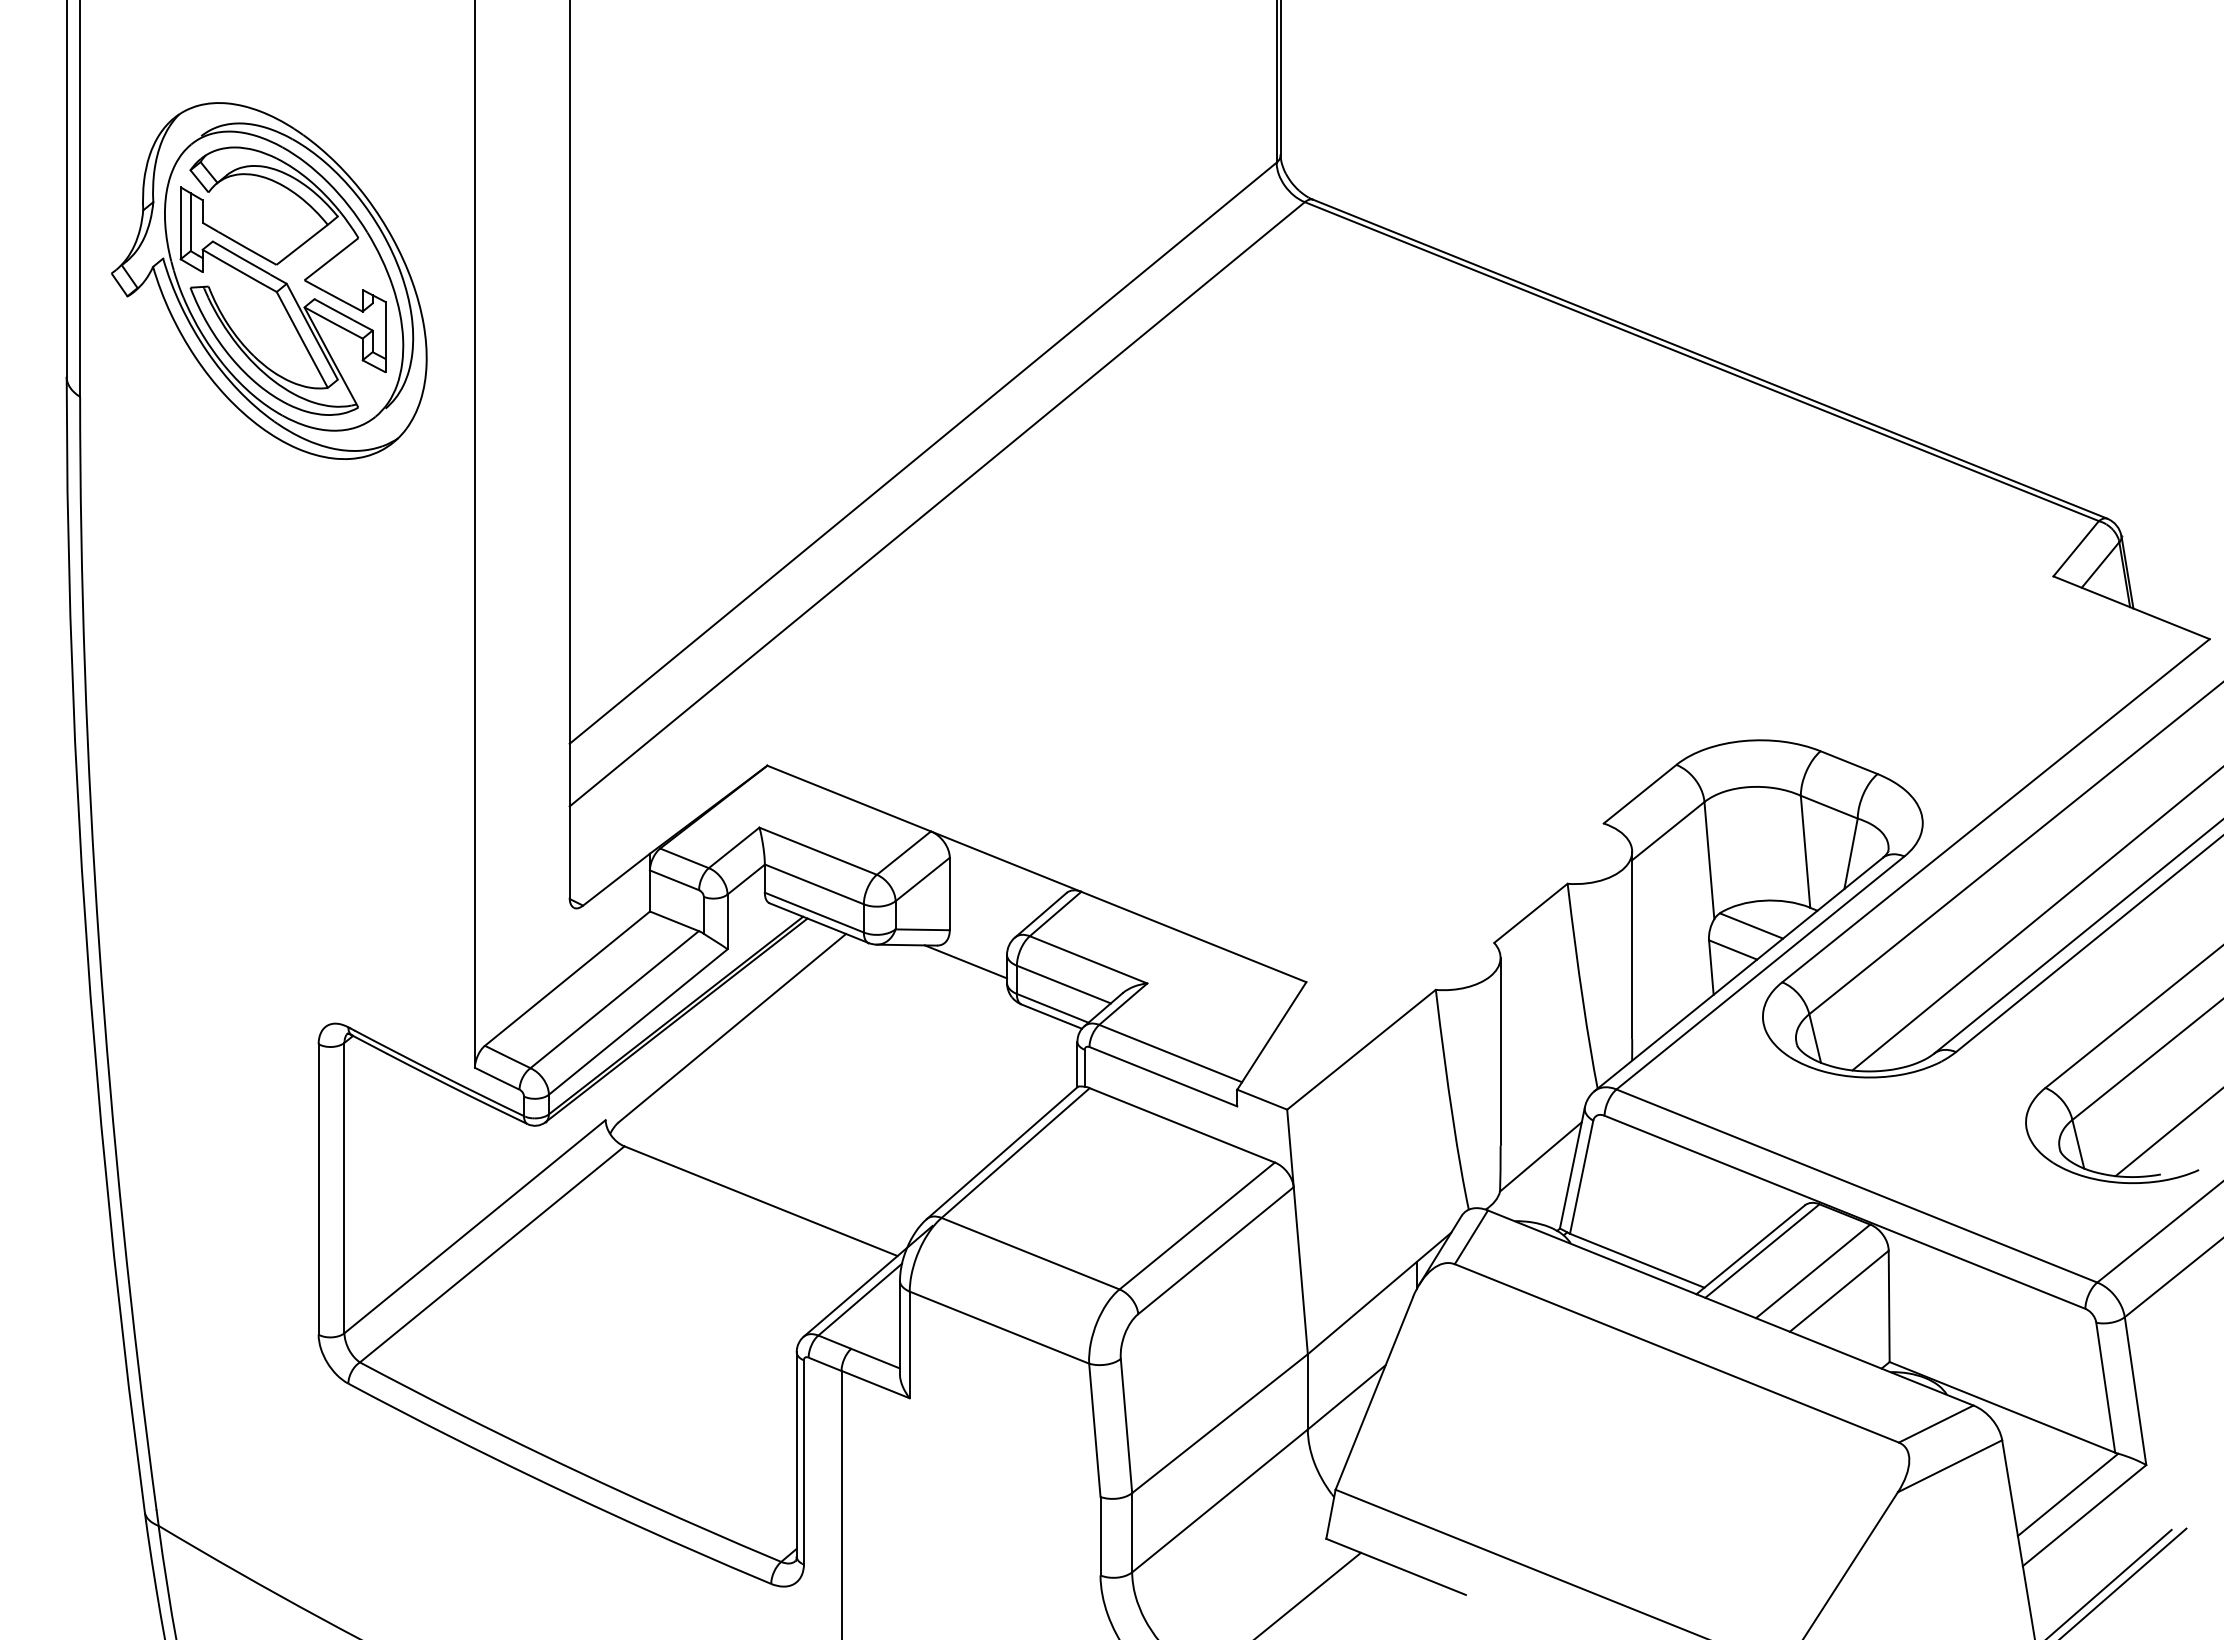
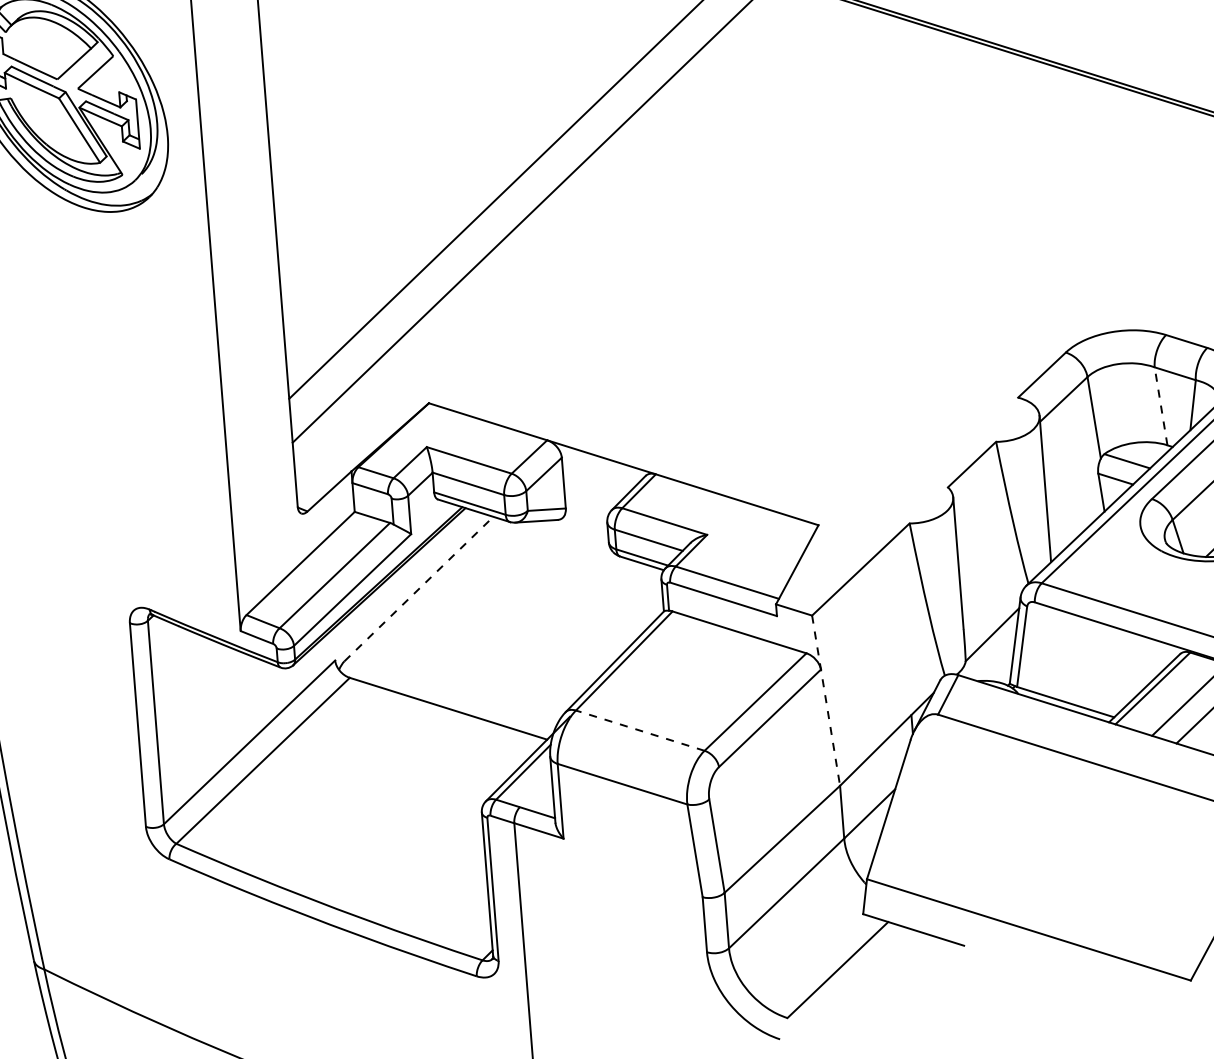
line: (1805, 851) -> (1161, 406), solid -> dashed
line: (965, 961) -> (578, 529), removed
line: (732, 1028) -> (419, 589), solid -> dashed
line: (1297, 1231) -> (826, 700), solid -> dashed
line: (1030, 1253) -> (640, 730), solid -> dashed

